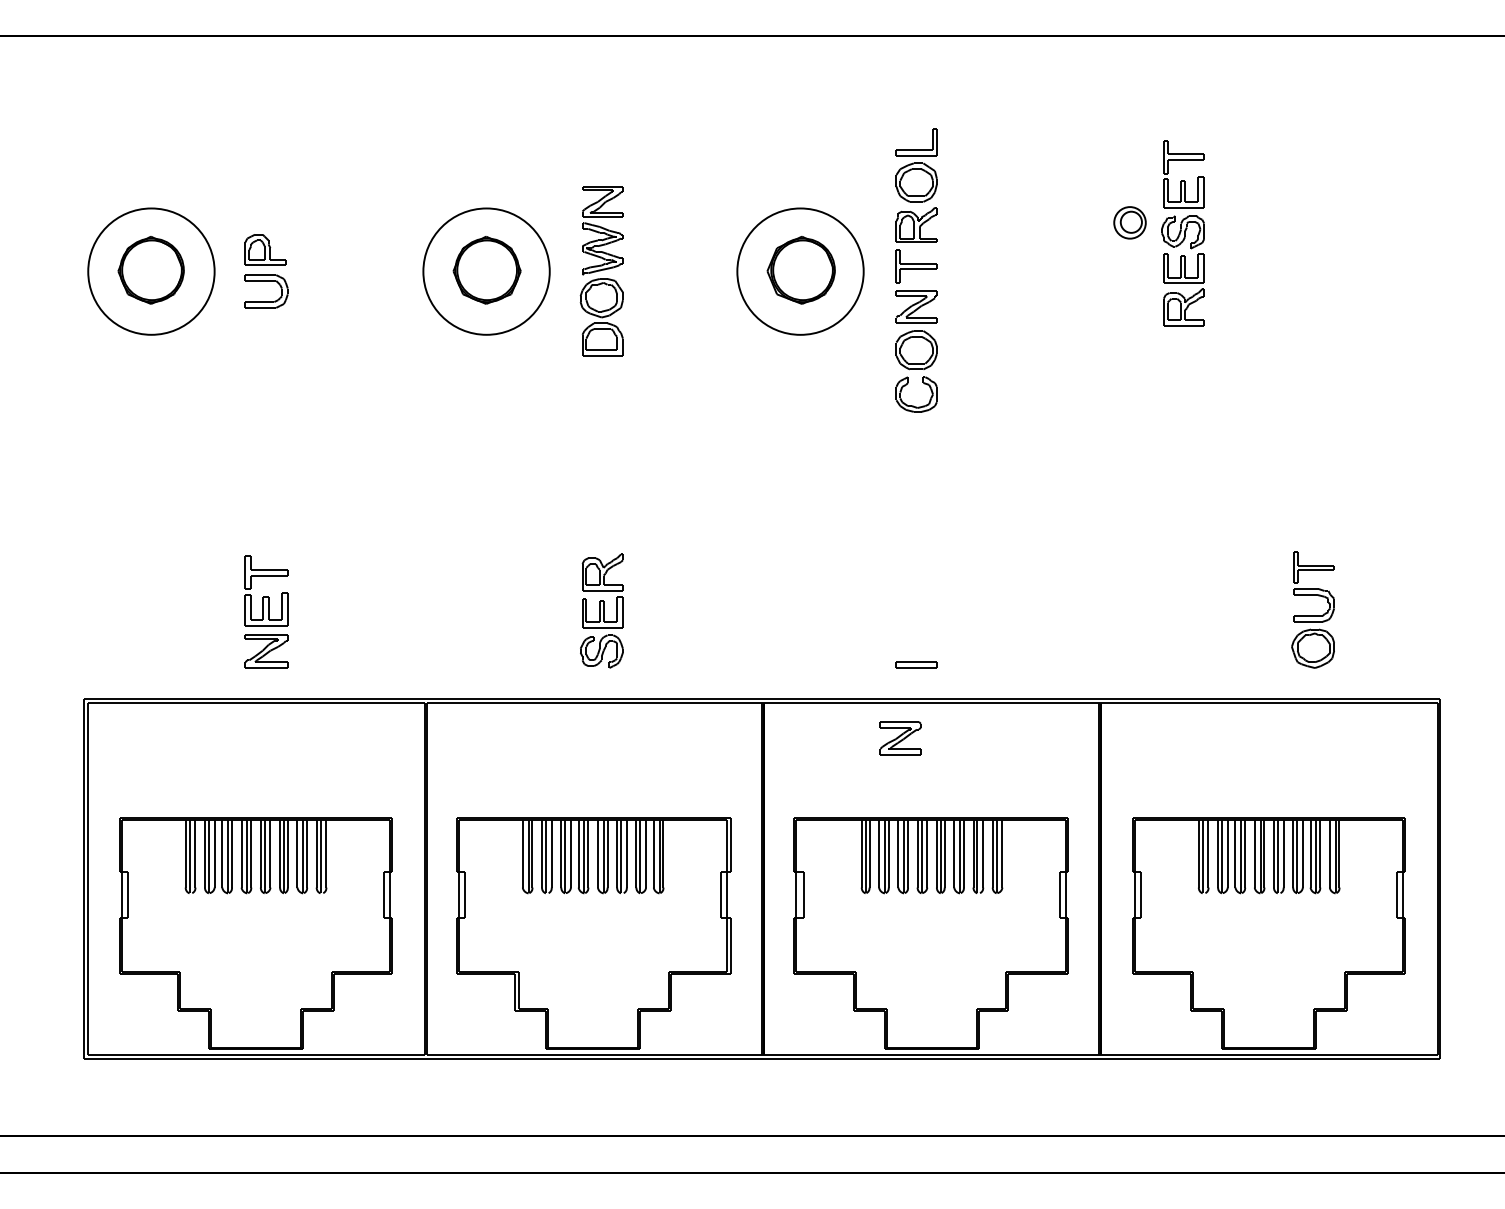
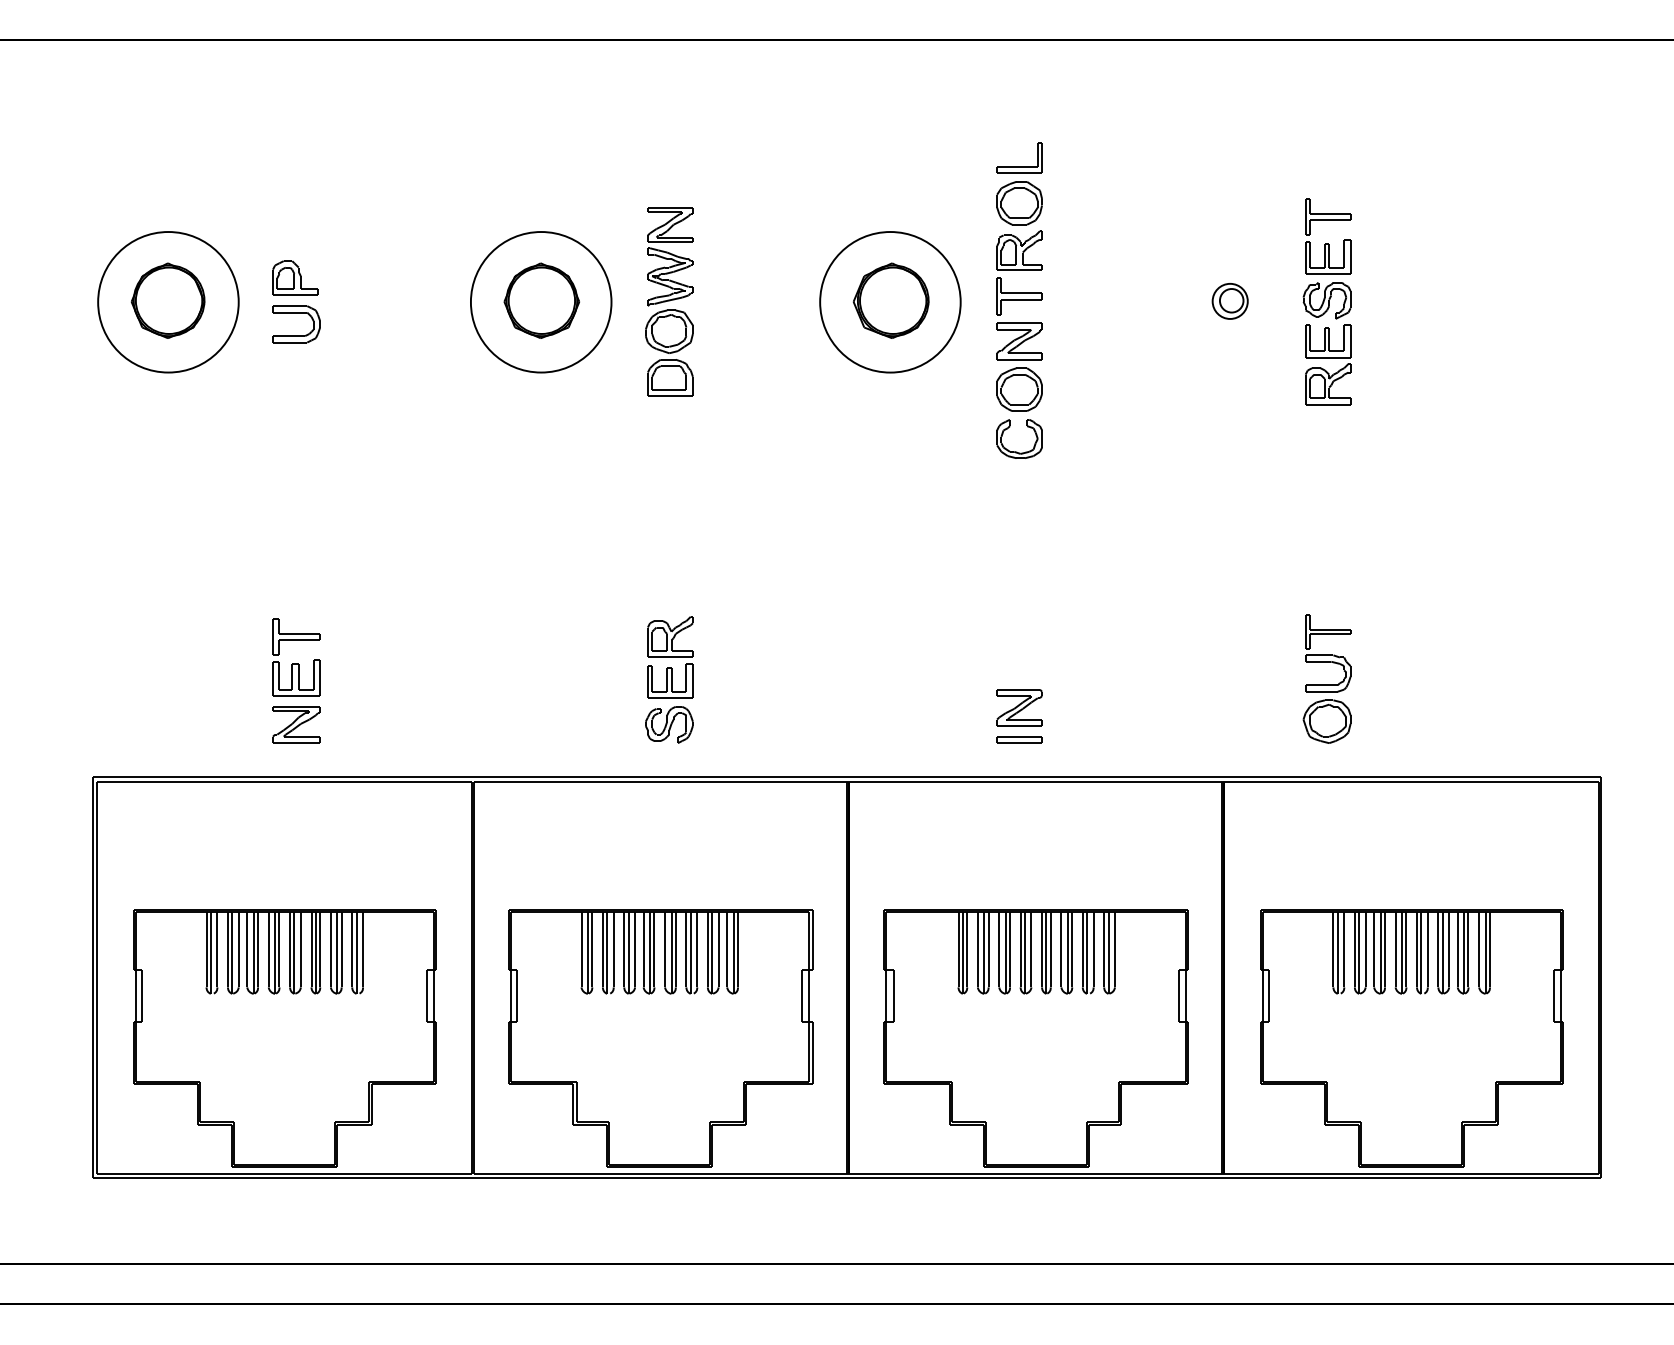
part: (1129, 222) -> (1229, 300), moved
part: (1182, 233) -> (1326, 302), moved
part: (1312, 609) -> (1326, 678), moved
part: (900, 738) -> (1019, 708), moved

